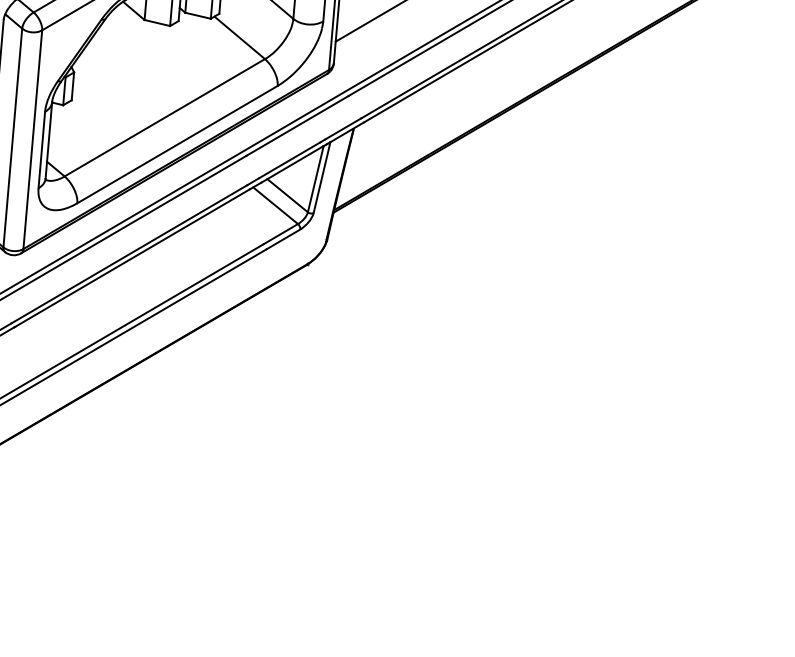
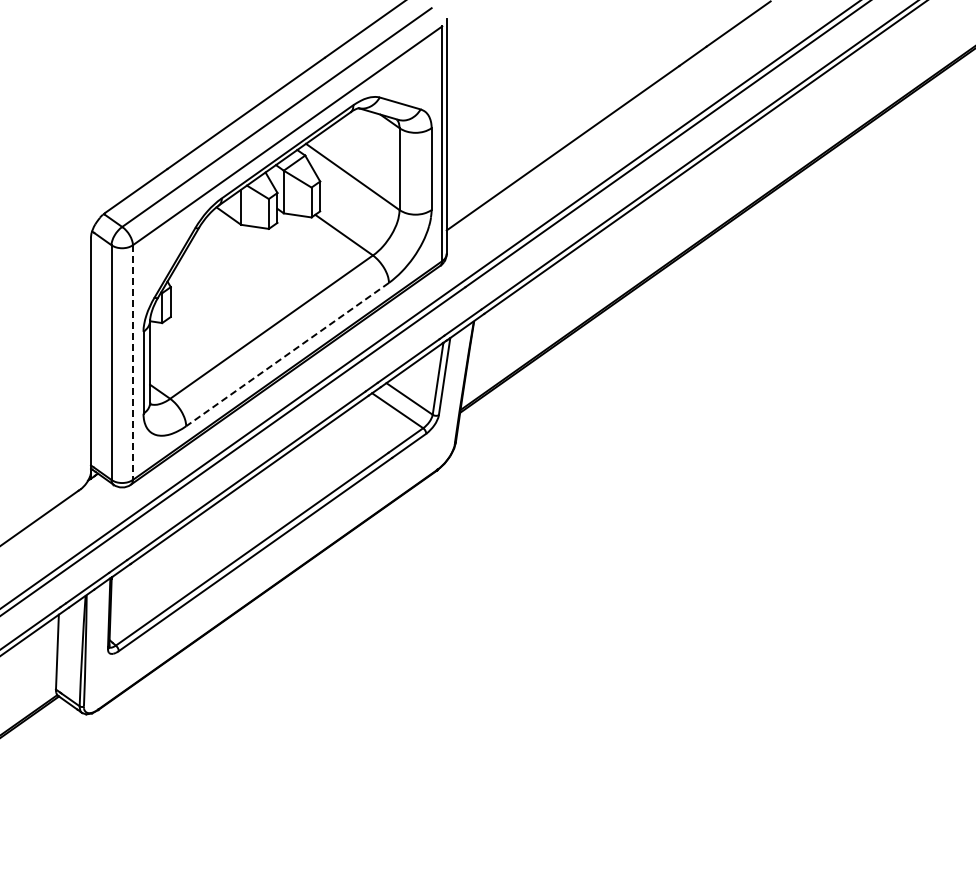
line: (32, 140) -> (132, 363), solid -> dashed
line: (177, 144) -> (287, 354), solid -> dashed

